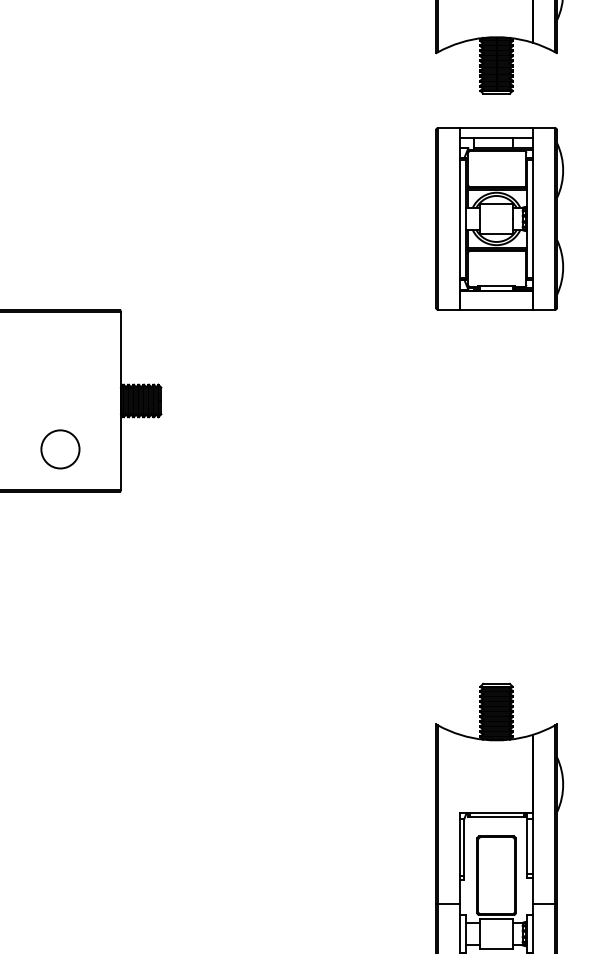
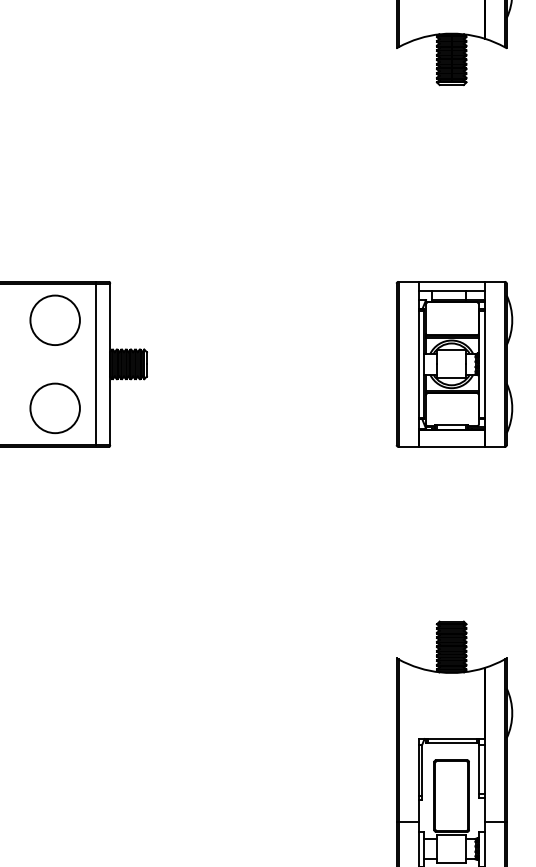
part: (499, 218) -> (454, 363), moved
circle: (60, 352) -> (55, 320), added
line: (104, 399) -> (95, 363), added
circle: (60, 449) -> (55, 408), size x1.43

